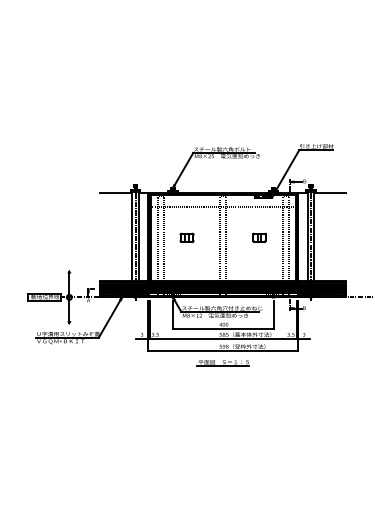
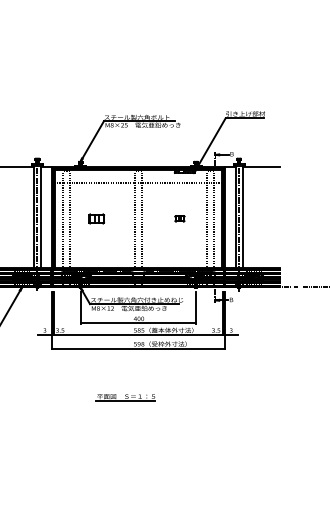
part: (259, 237) -> (179, 218), size x0.6
part: (222, 363) -> (124, 397), moved

